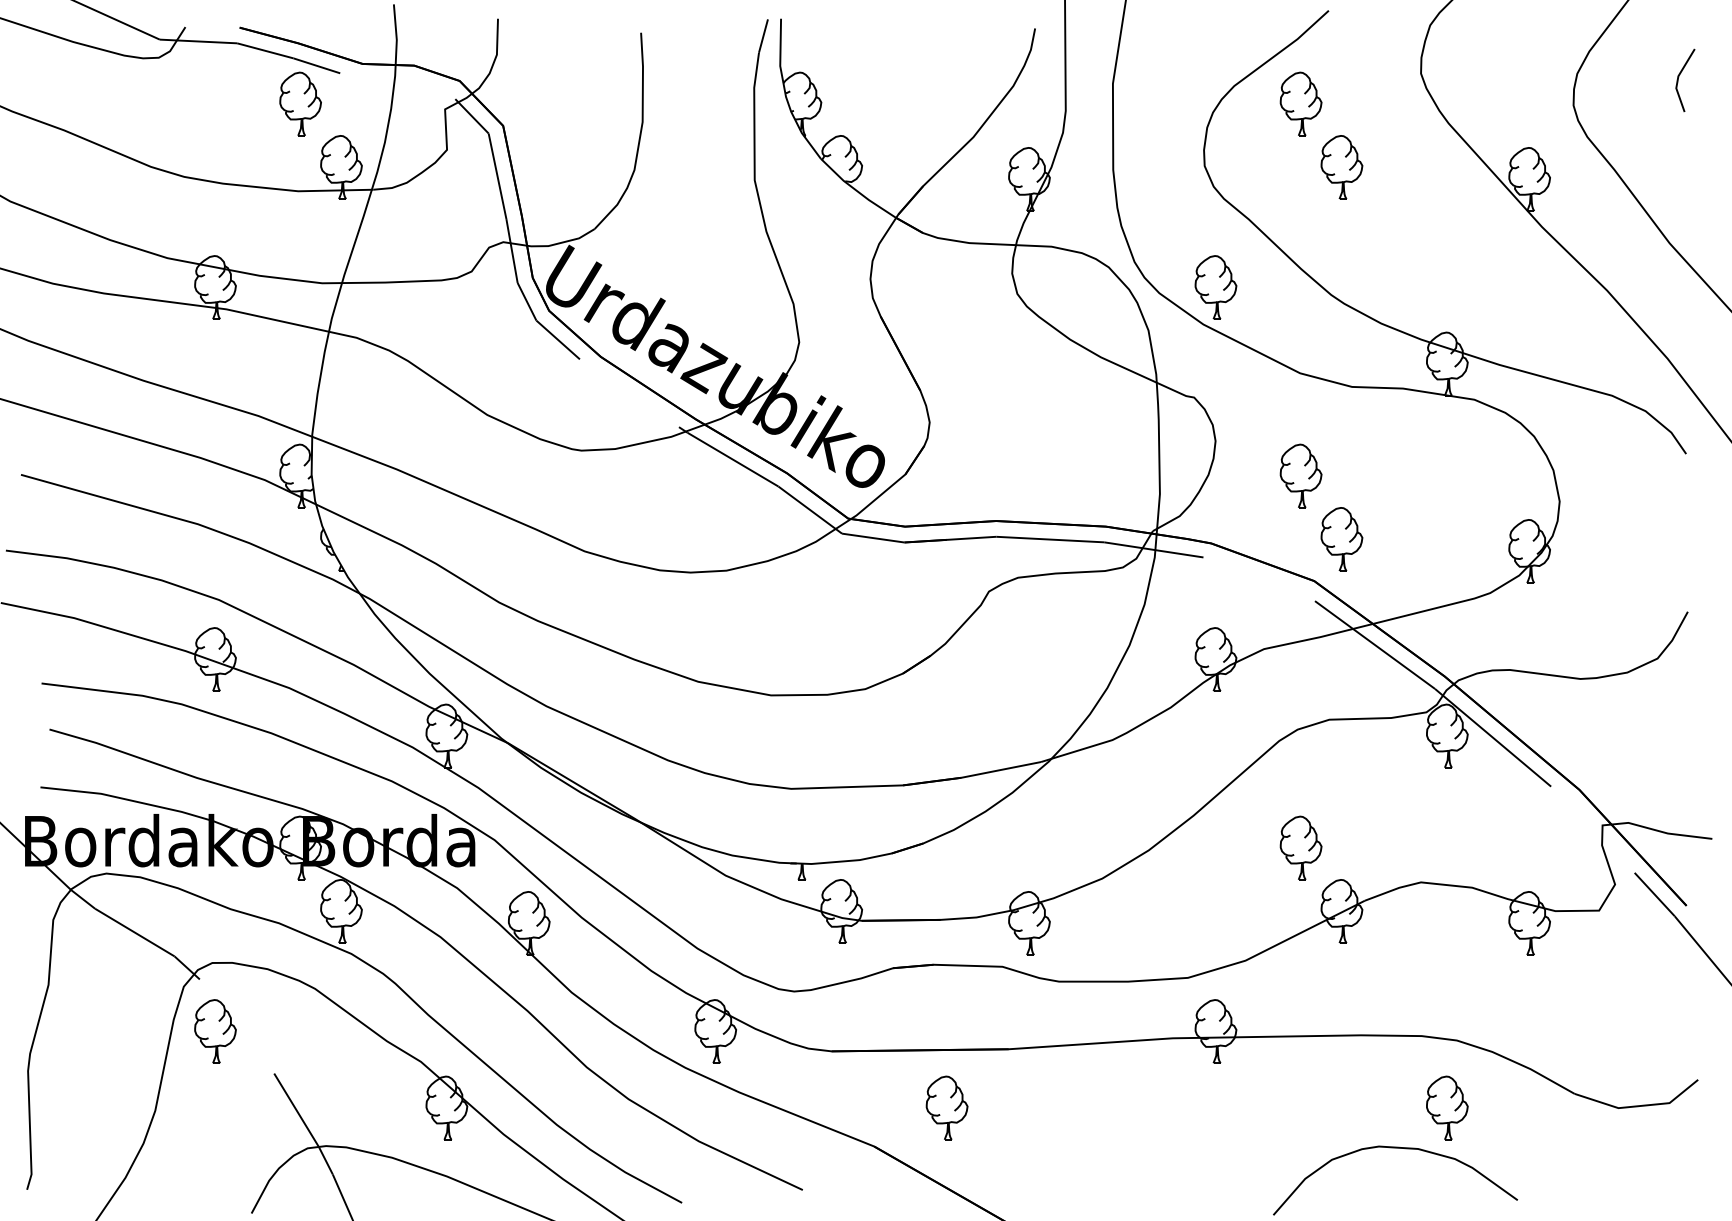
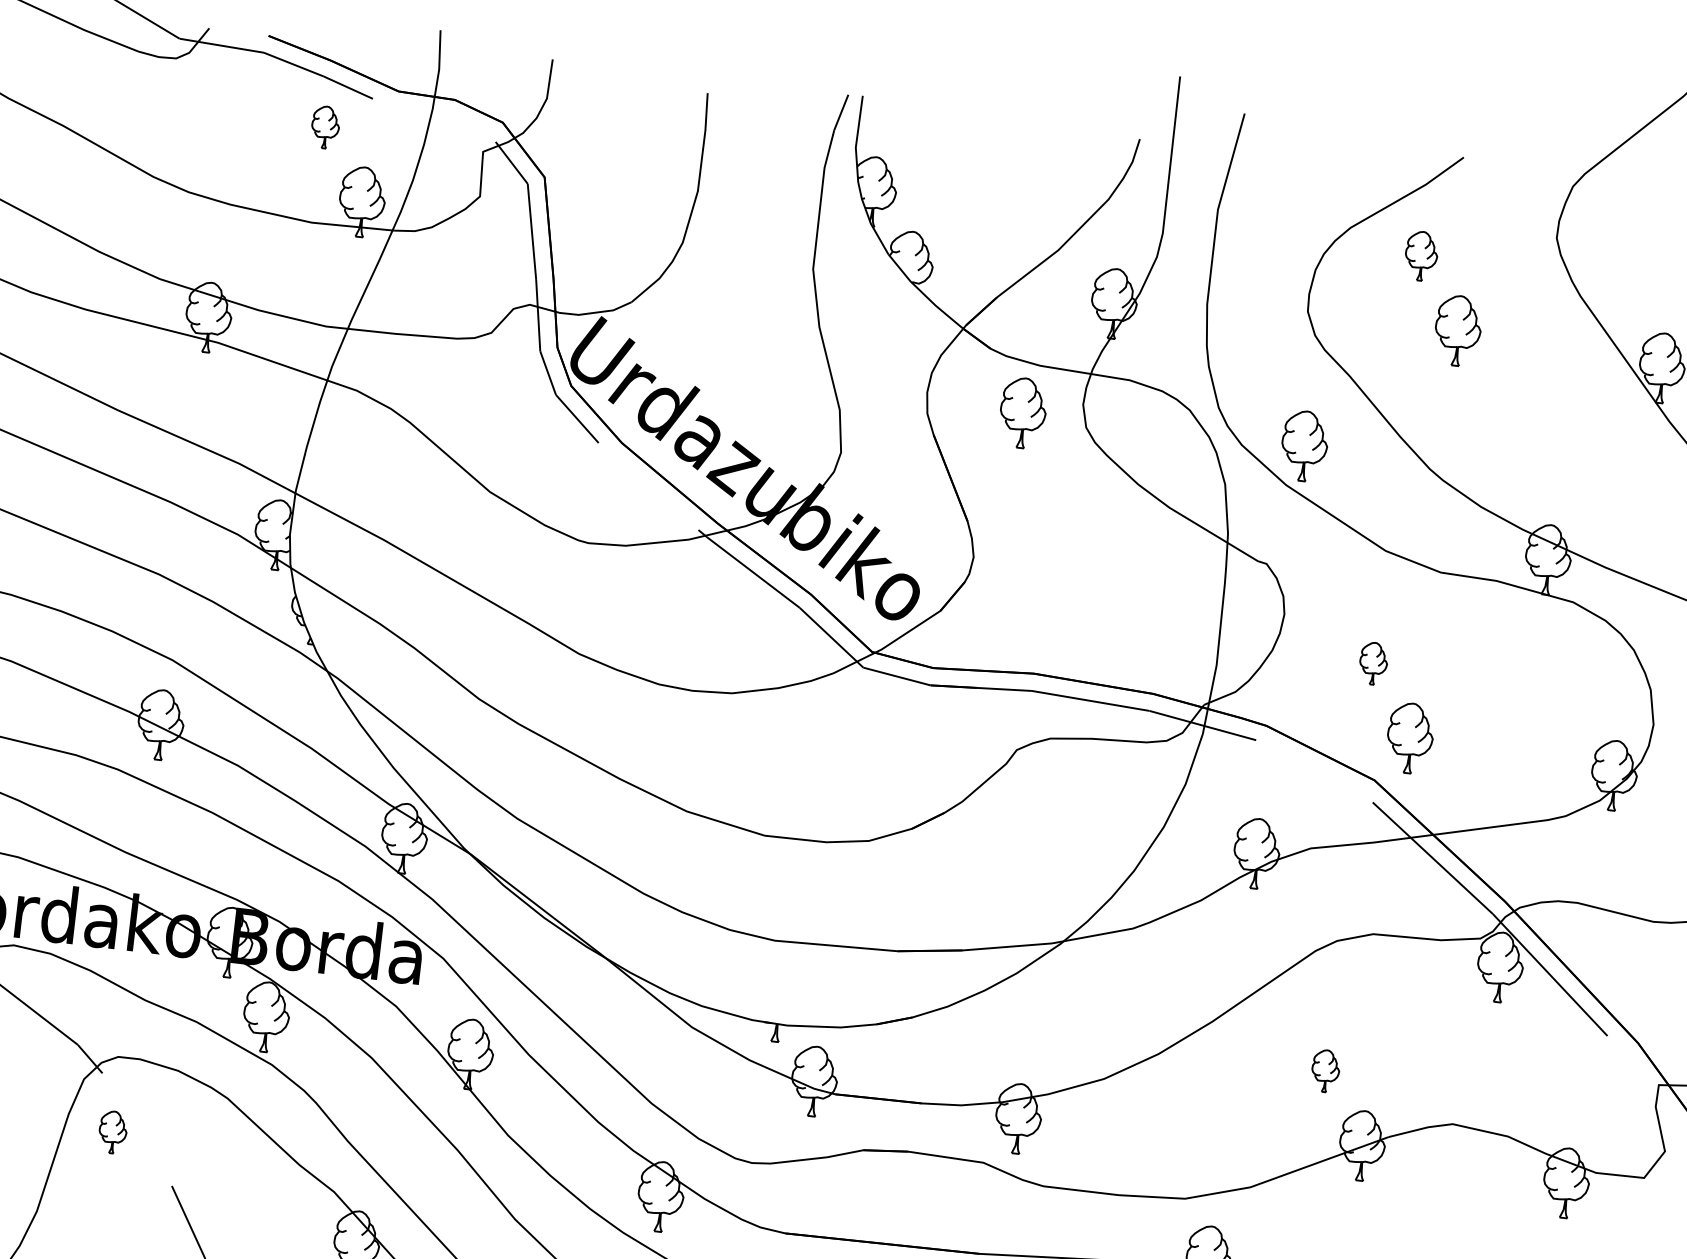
part: (300, 103) -> (325, 126), size x0.6
part: (1300, 103) -> (1420, 255), size x0.7
part: (958, 287) -> (1022, 413), added
part: (1300, 475) -> (1373, 662), size x0.6
part: (1300, 847) -> (1325, 1070), size x0.6
part: (215, 1031) -> (112, 1132), size x0.6

